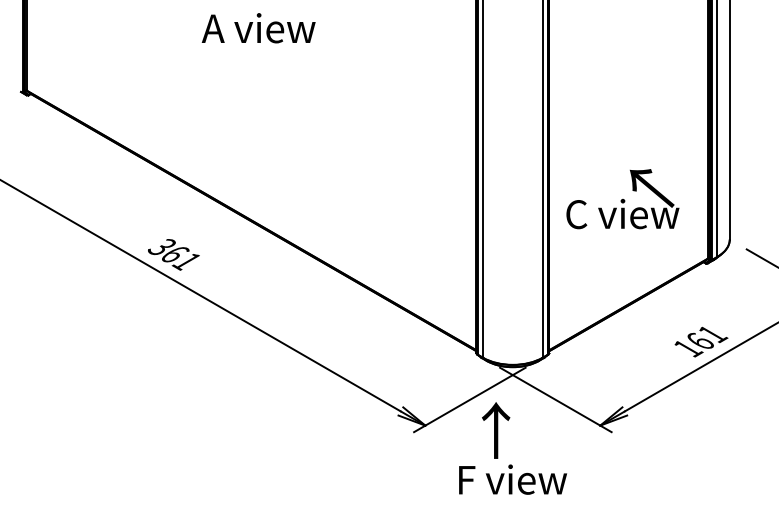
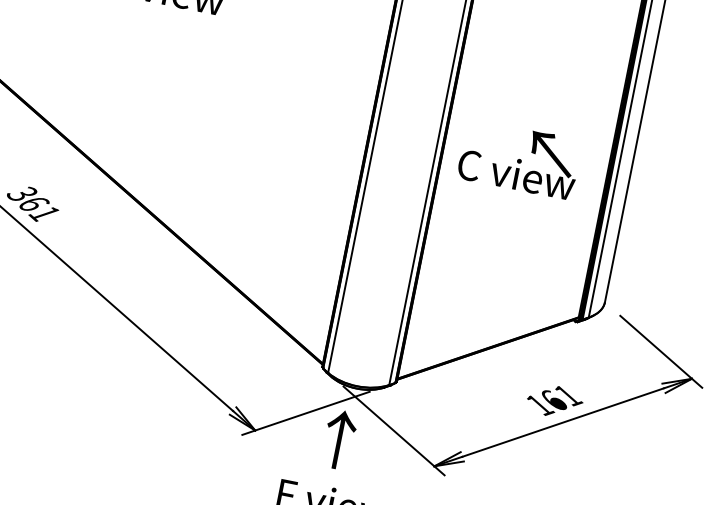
text: (622, 199) -> (519, 159), moved
text: (496, 430) -> (339, 439), moved

